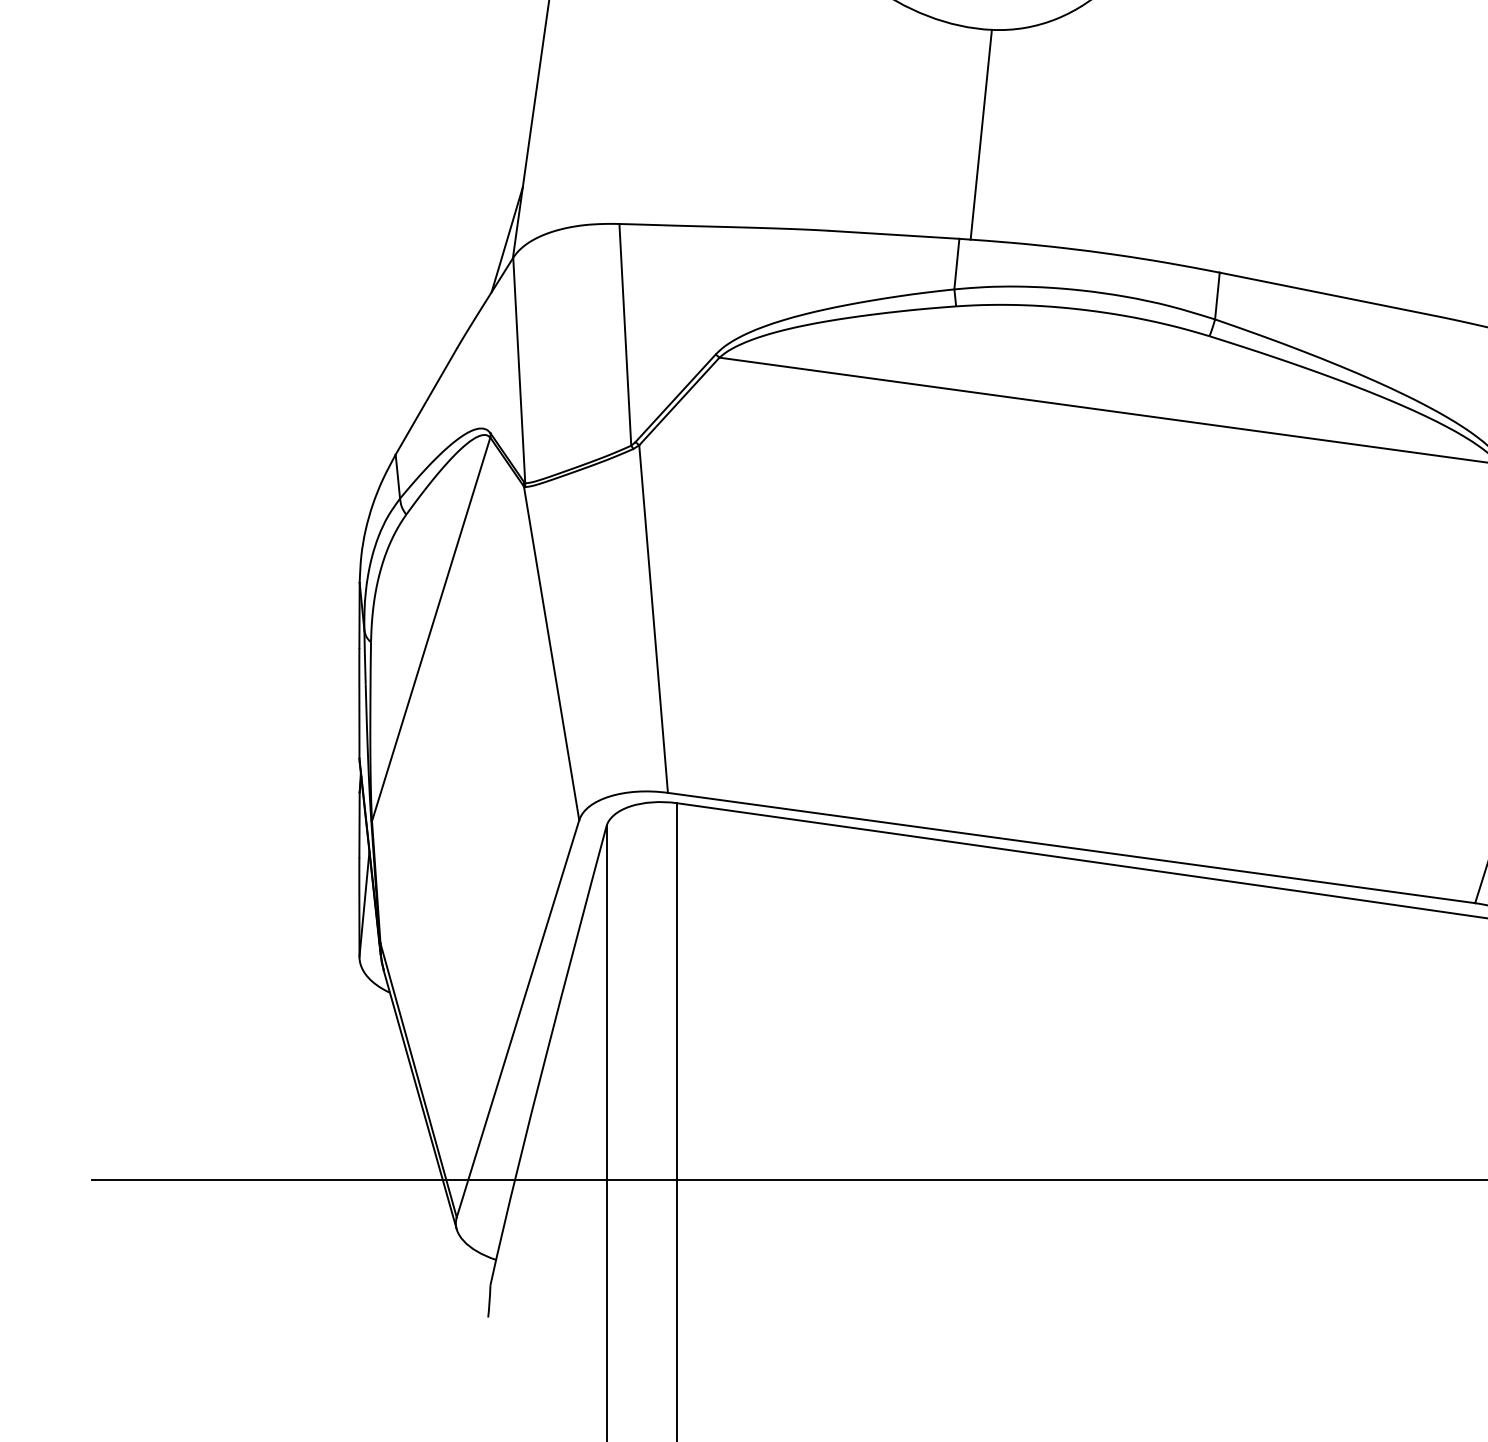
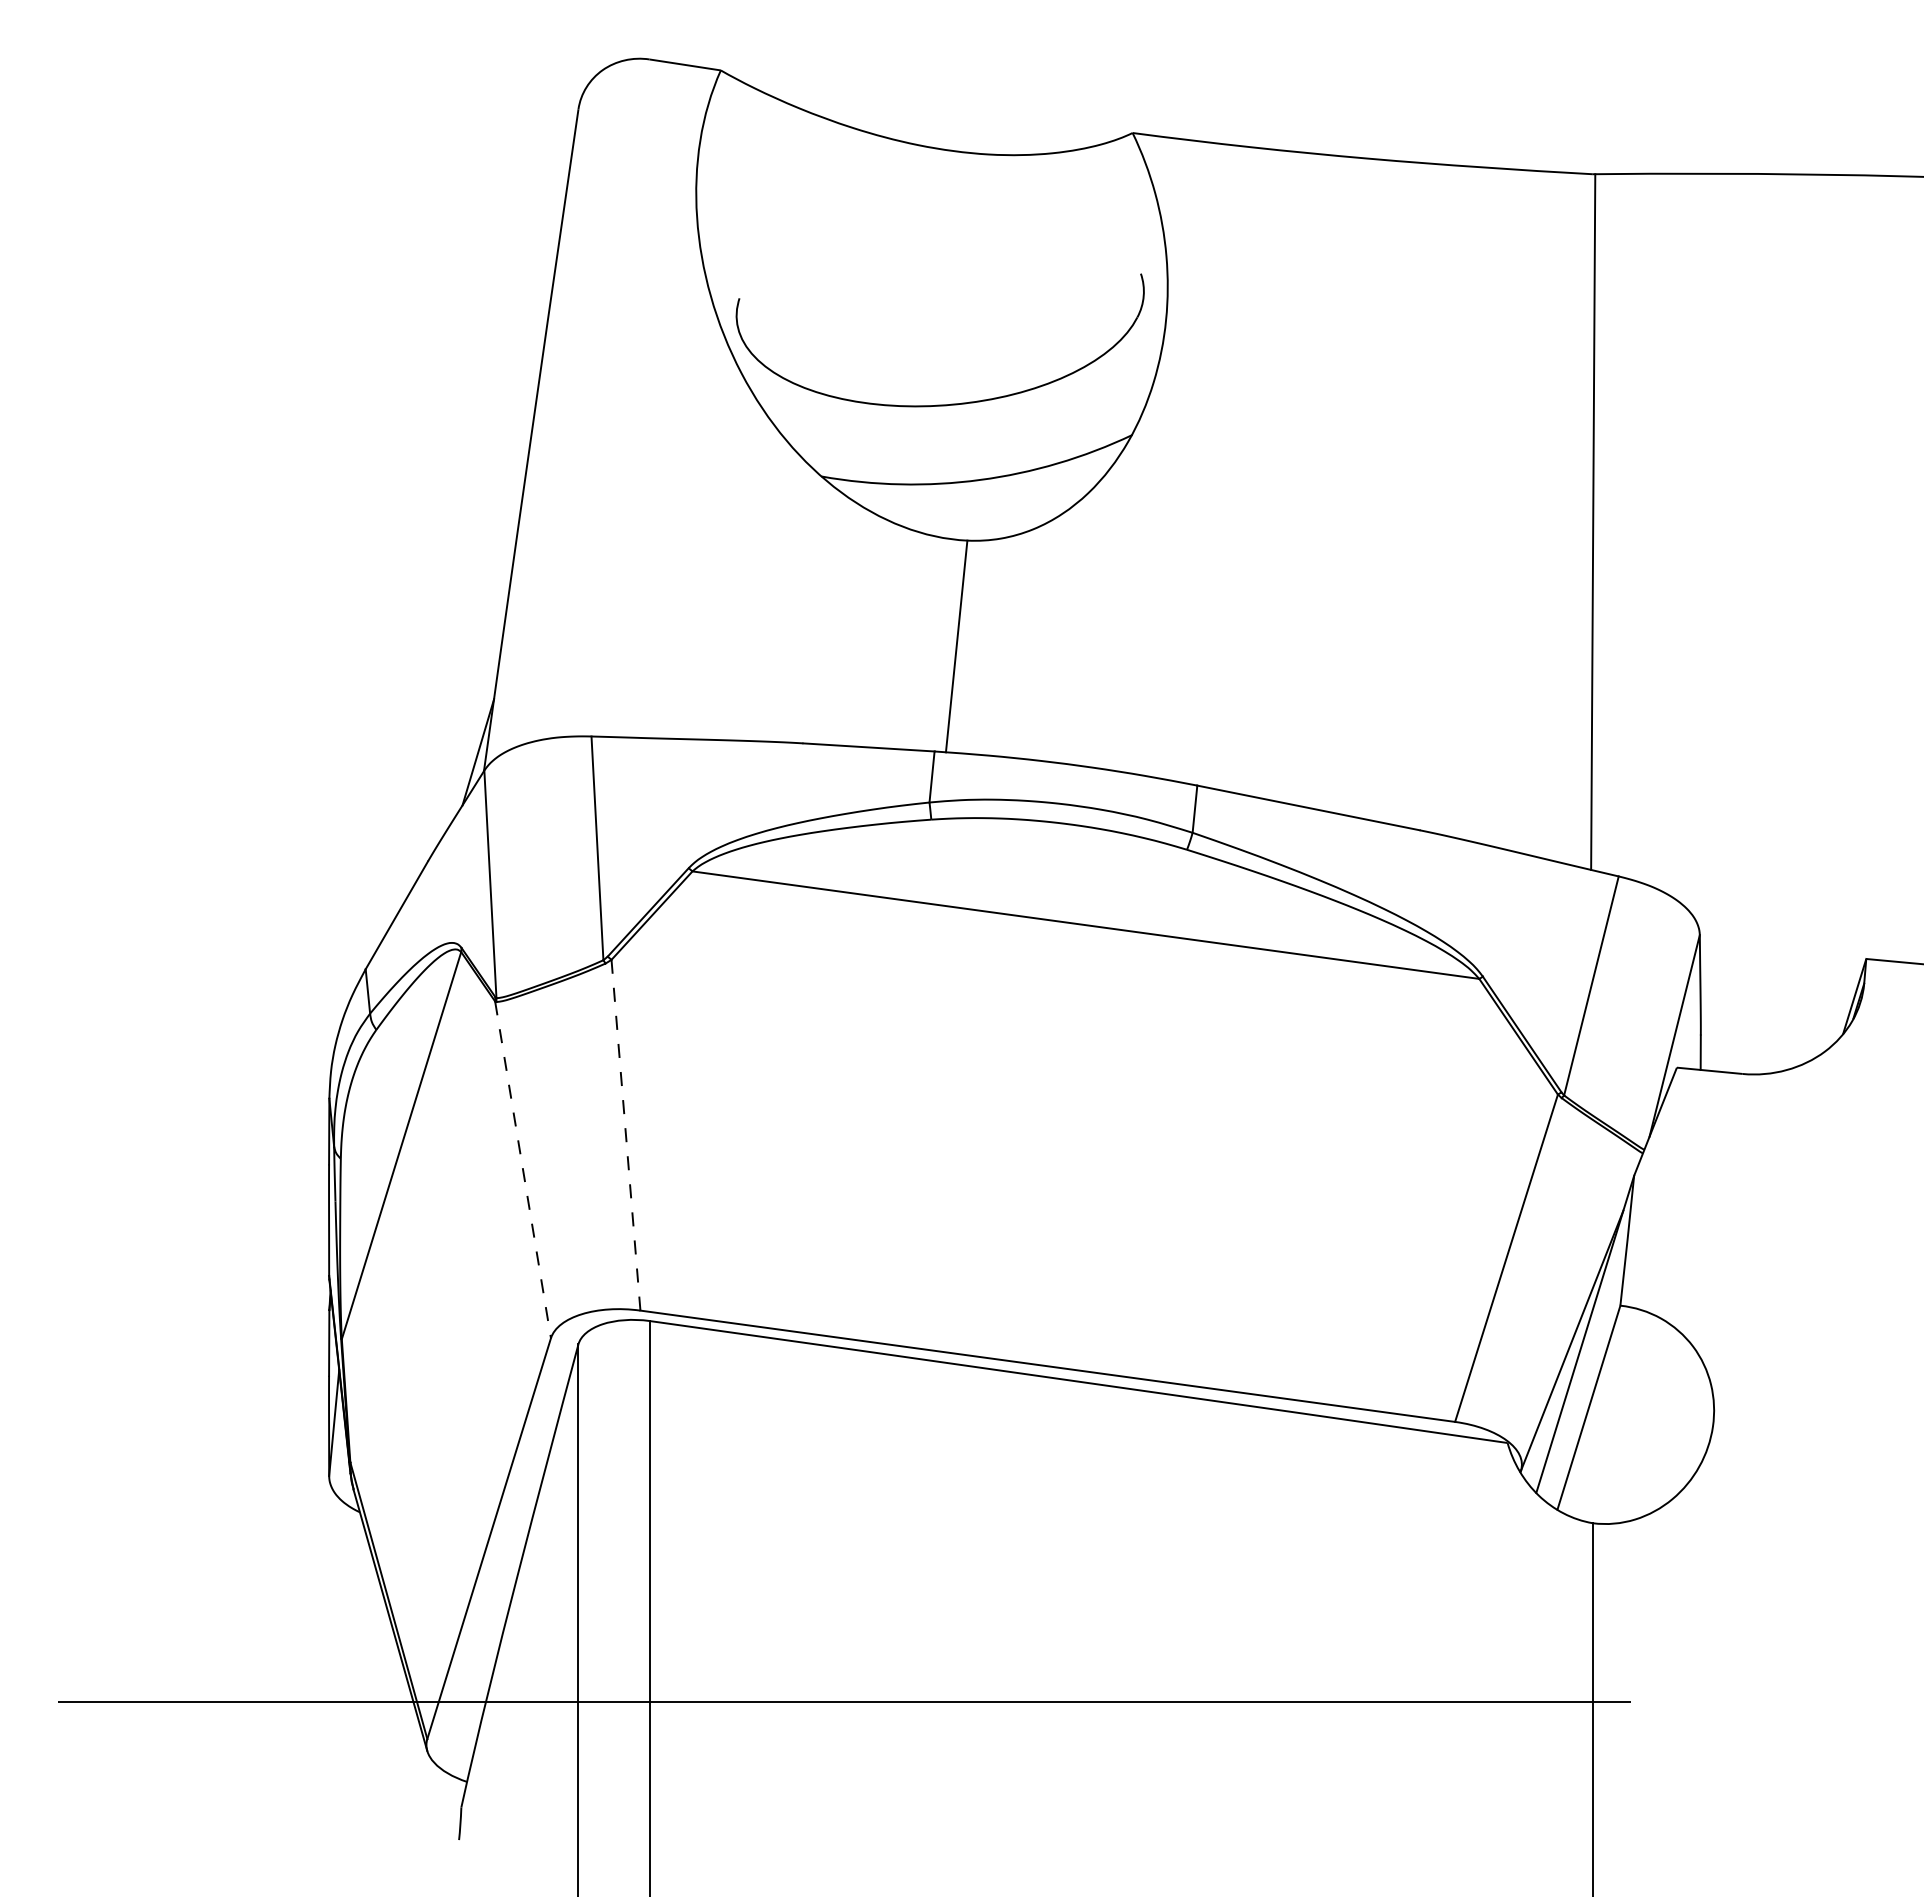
line: (653, 619) -> (625, 1135), solid -> dashed
line: (552, 653) -> (523, 1169), solid -> dashed

